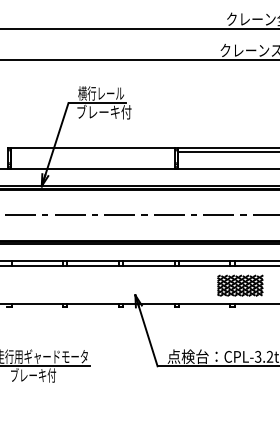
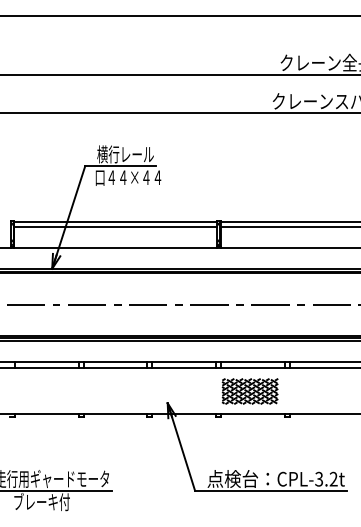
text: (103, 112) -> (128, 177), ブレーキ付 -> 口４４×４４
line: (93, 151) -> (115, 226), added
part: (239, 285) -> (249, 391), moved

